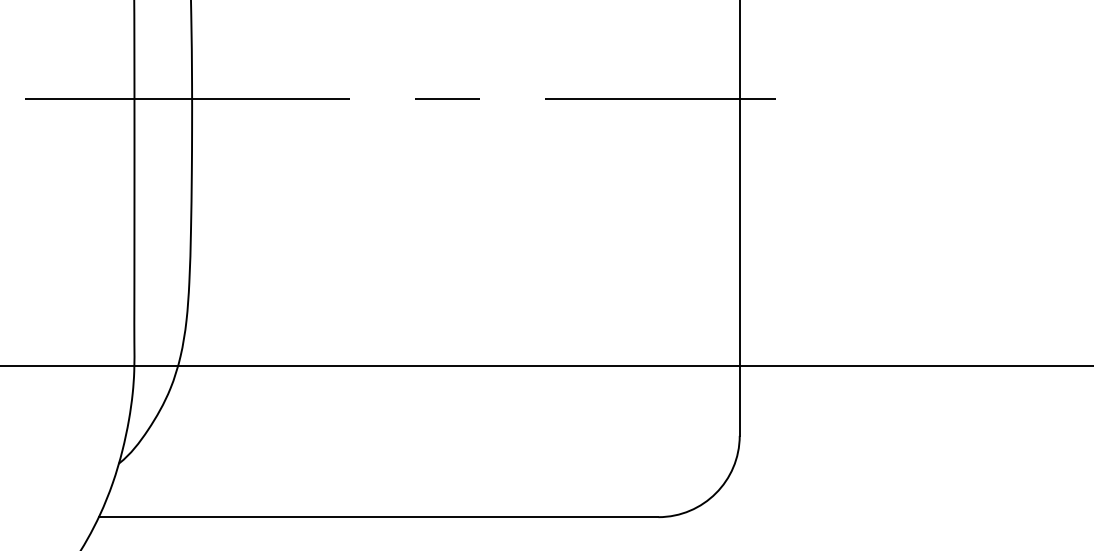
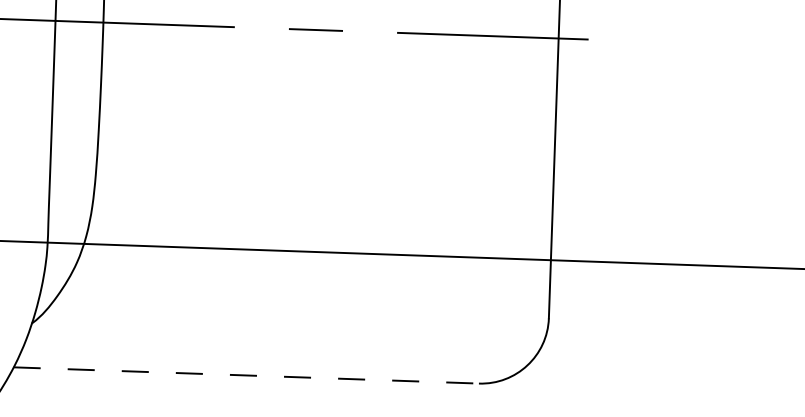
line: (378, 517) -> (246, 375), solid -> dashed

